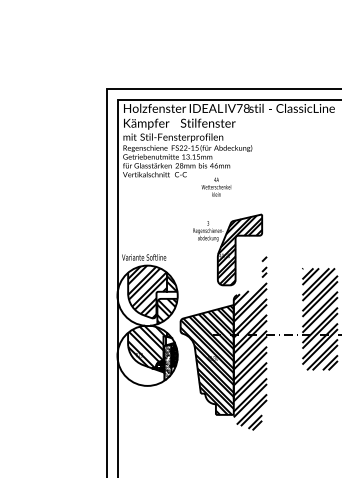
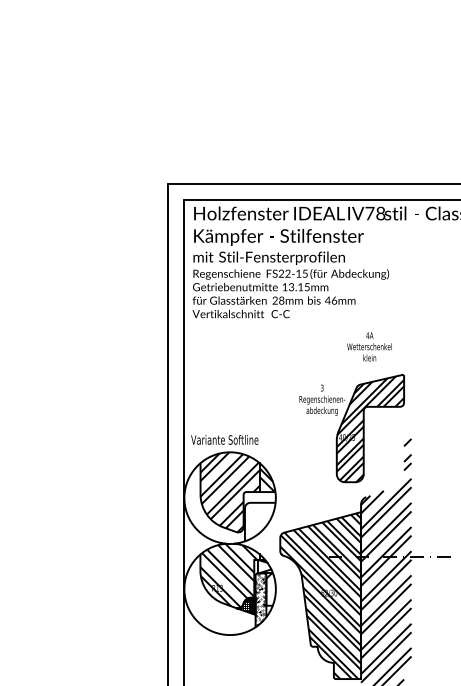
text: (216, 186) -> (369, 345), moved
hatch: (166, 310) -> (258, 520), removed
hatch: (174, 355) -> (270, 588), removed

